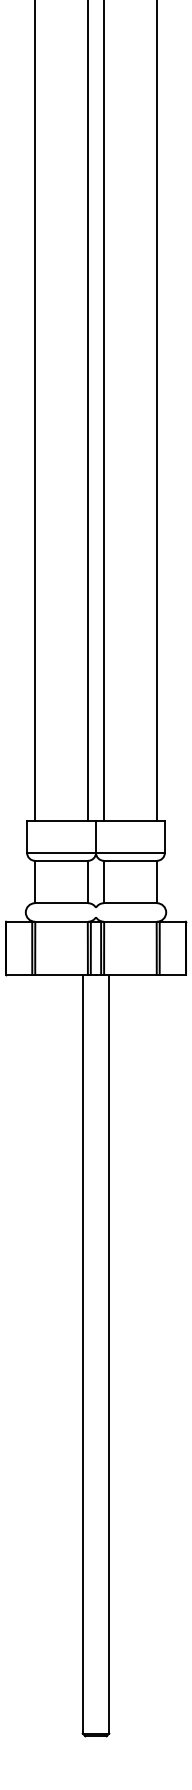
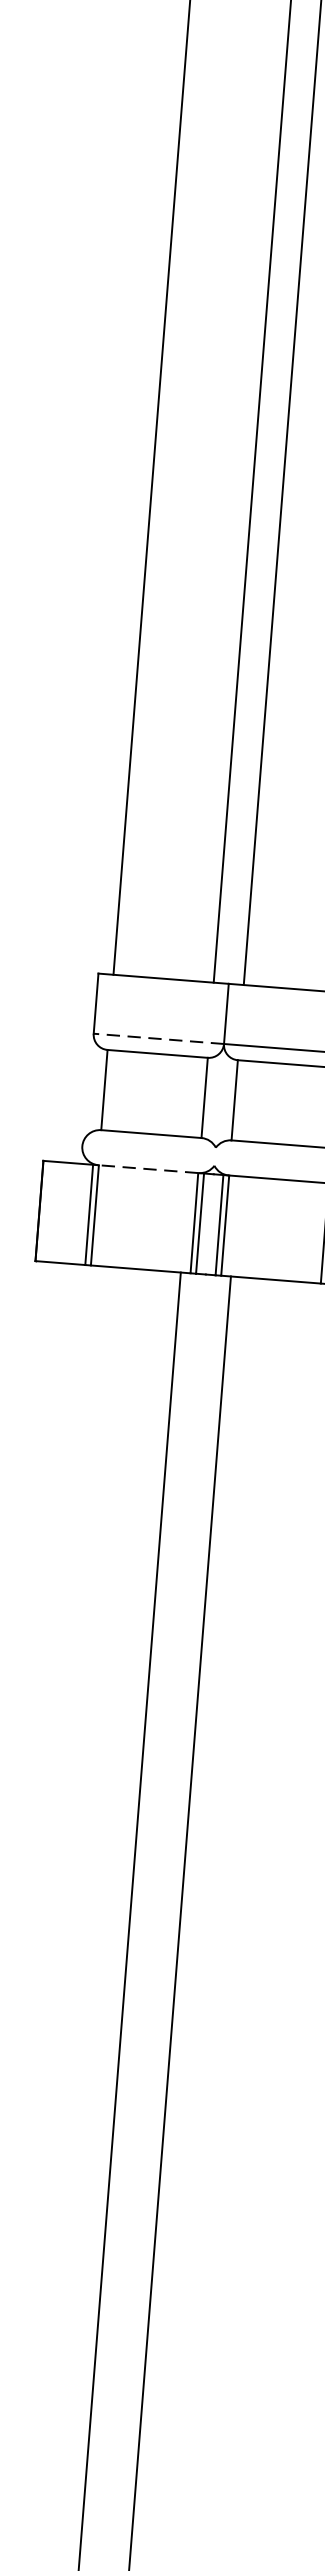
line: (61, 852) -> (158, 1038), solid -> dashed
line: (61, 921) -> (148, 1168), solid -> dashed

